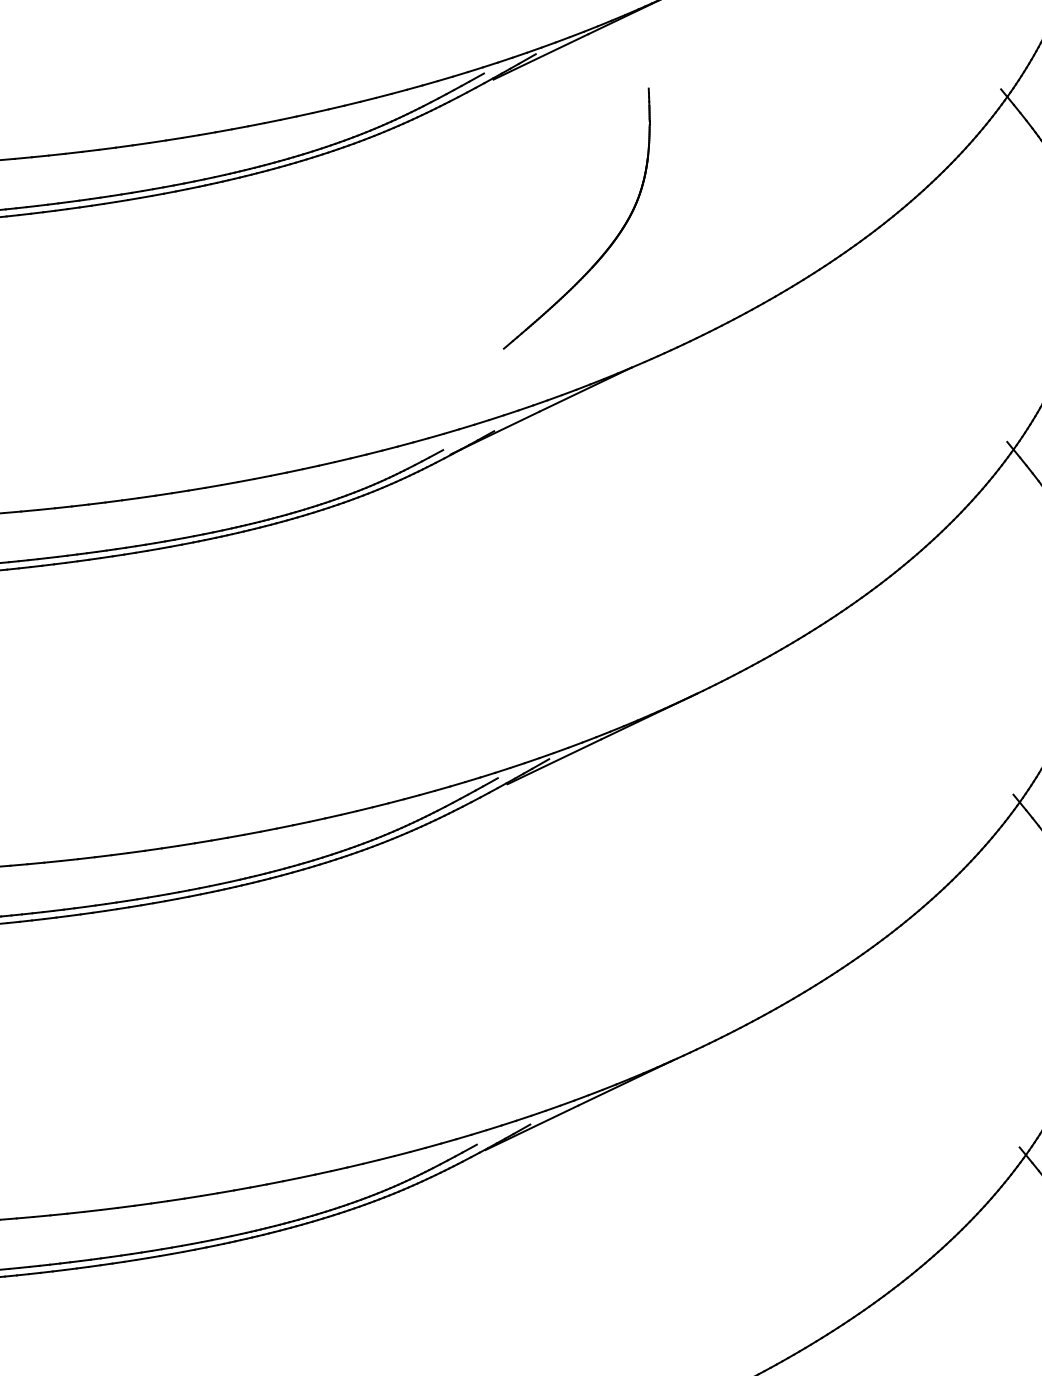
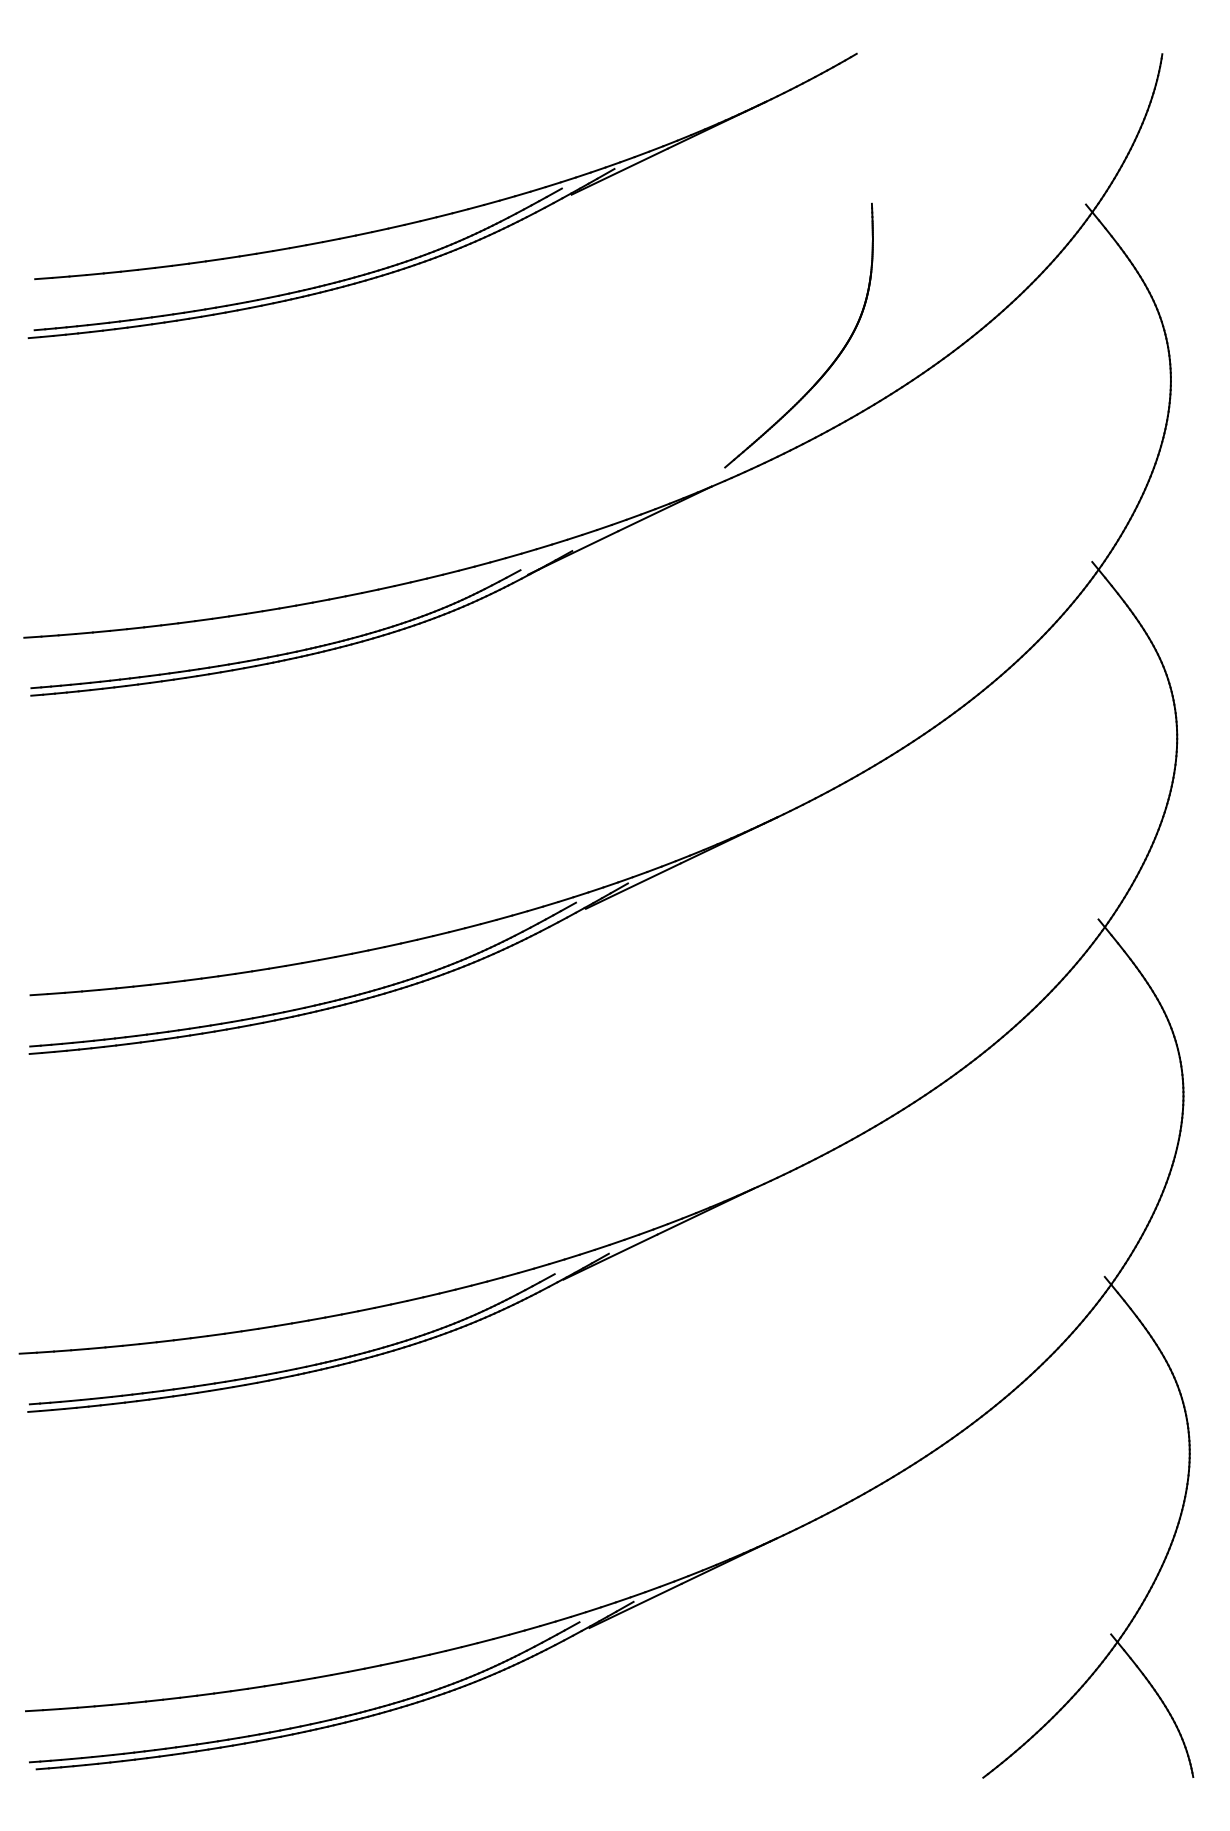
part: (607, 247) -> (830, 364), moved

